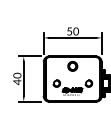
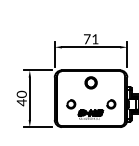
text: (73, 31) -> (91, 39), 50 -> 71

